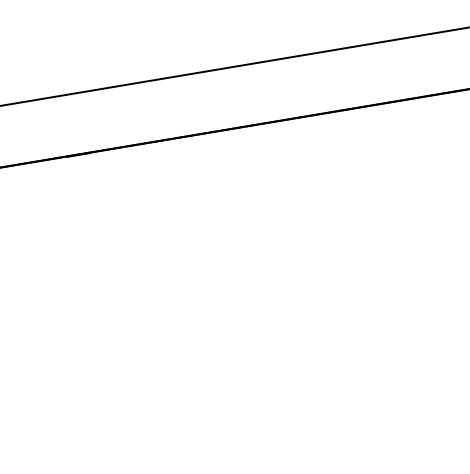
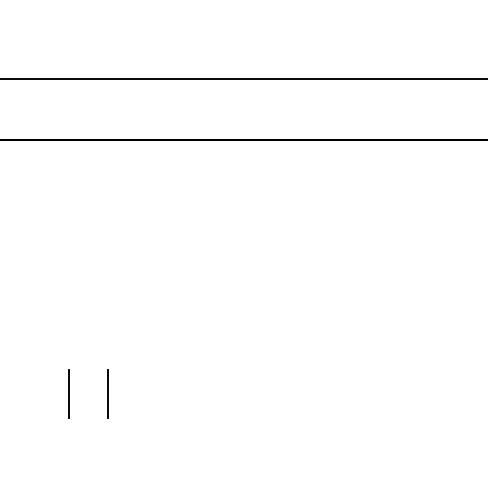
line: (164, 397) -> (107, 393), added
line: (127, 403) -> (69, 393), added

